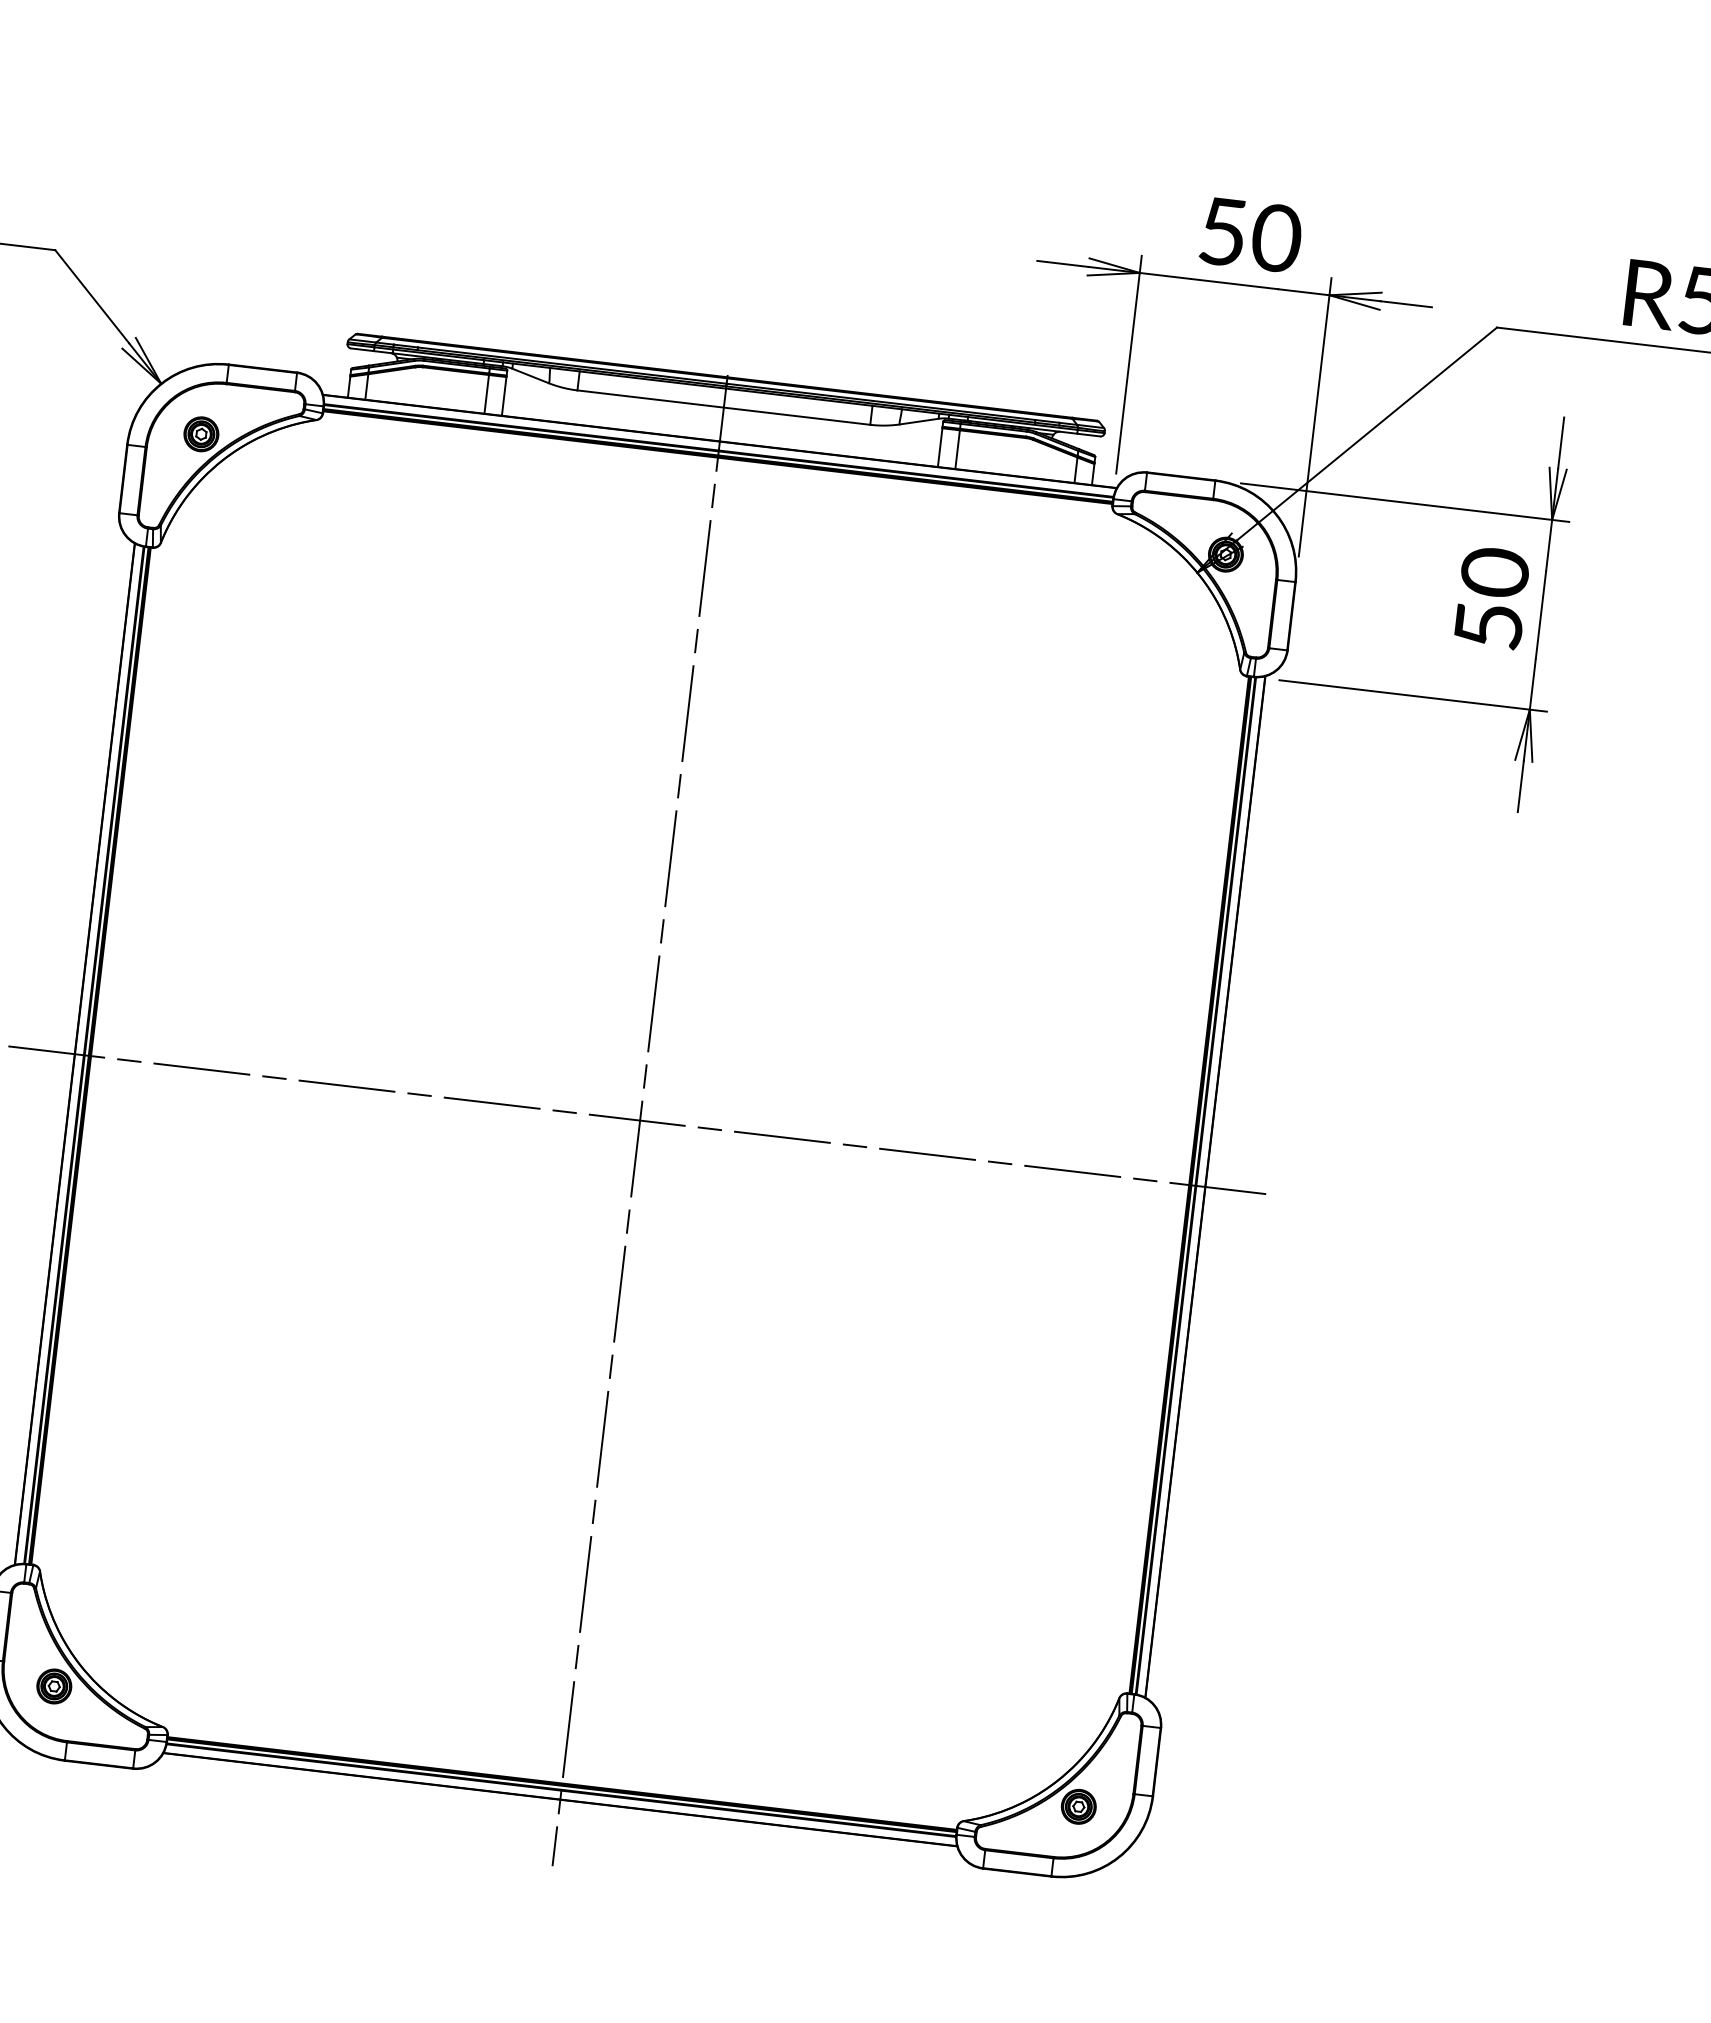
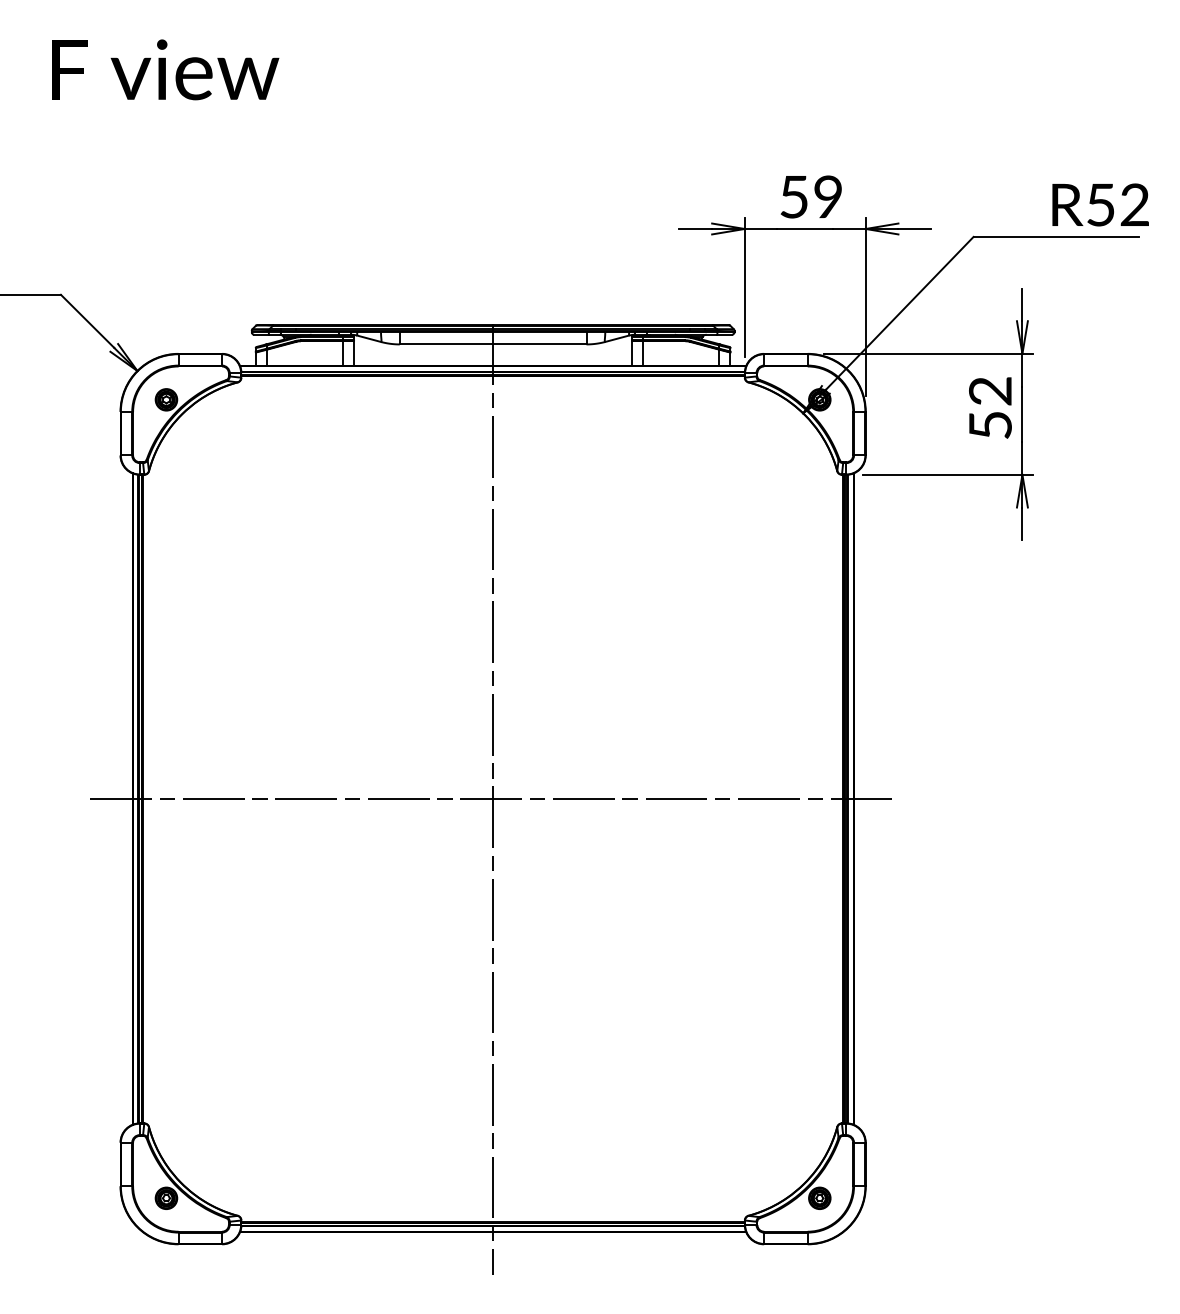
text: (1276, 238) -> (828, 197), 50 -> 59
text: (1495, 571) -> (990, 390), 50 -> 52

